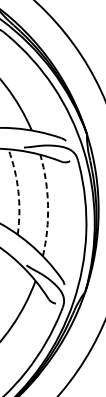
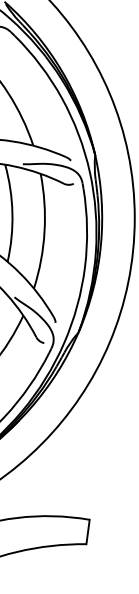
arc: (18, 191) -> (12, 213), dashed -> solid
arc: (47, 205) -> (44, 231), dashed -> solid

